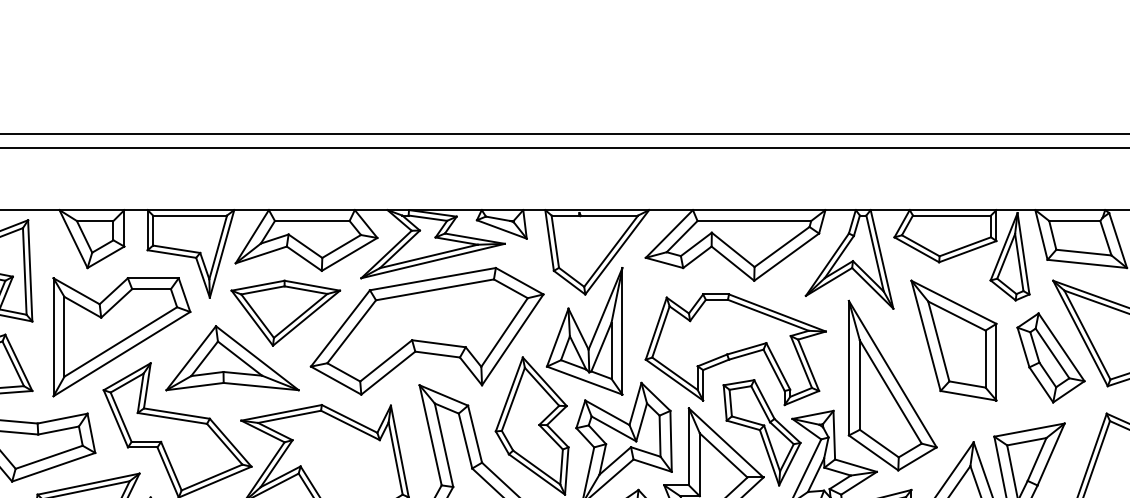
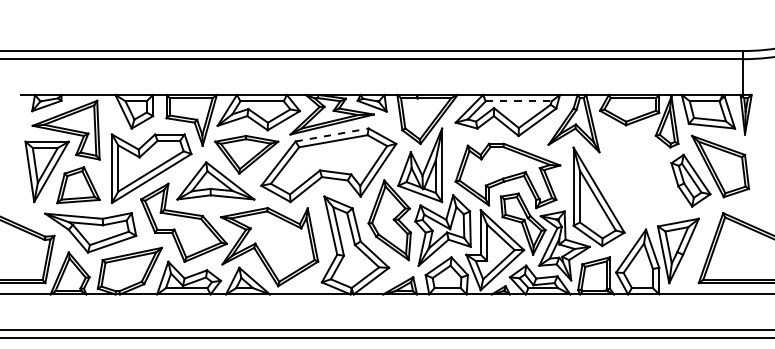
line: (753, 221) -> (518, 101), solid -> dashed
line: (433, 278) -> (332, 134), solid -> dashed
part: (953, 340) -> (634, 170), removed

